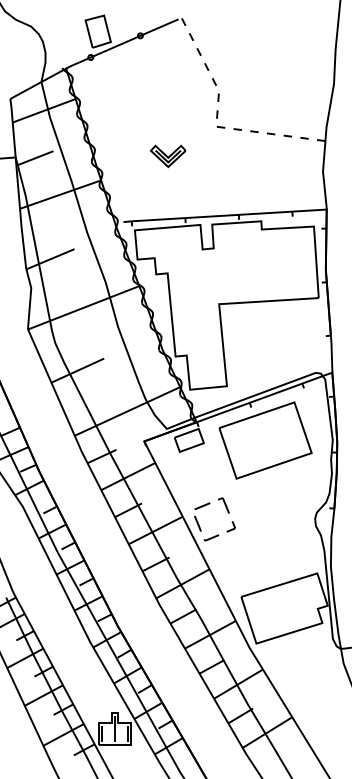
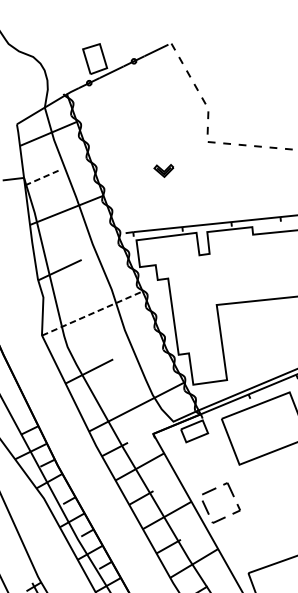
part: (167, 156) -> (163, 171), size x0.6
line: (34, 158) -> (41, 178), solid -> dashed
line: (83, 307) -> (92, 313), solid -> dashed

